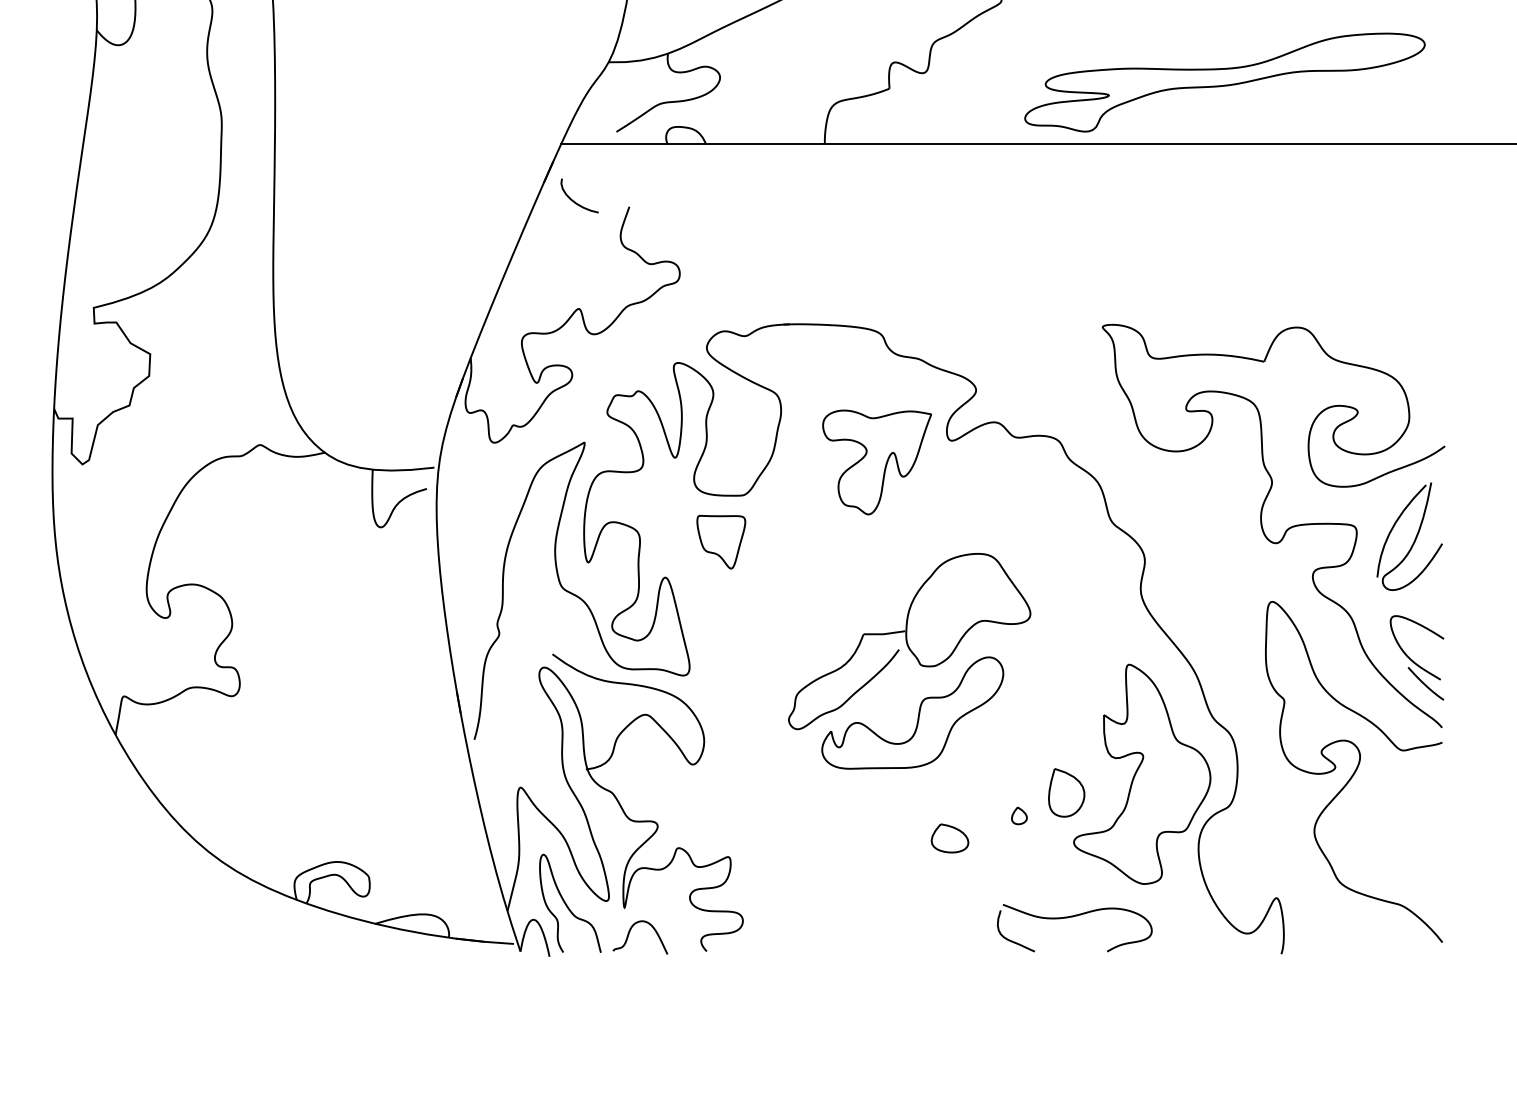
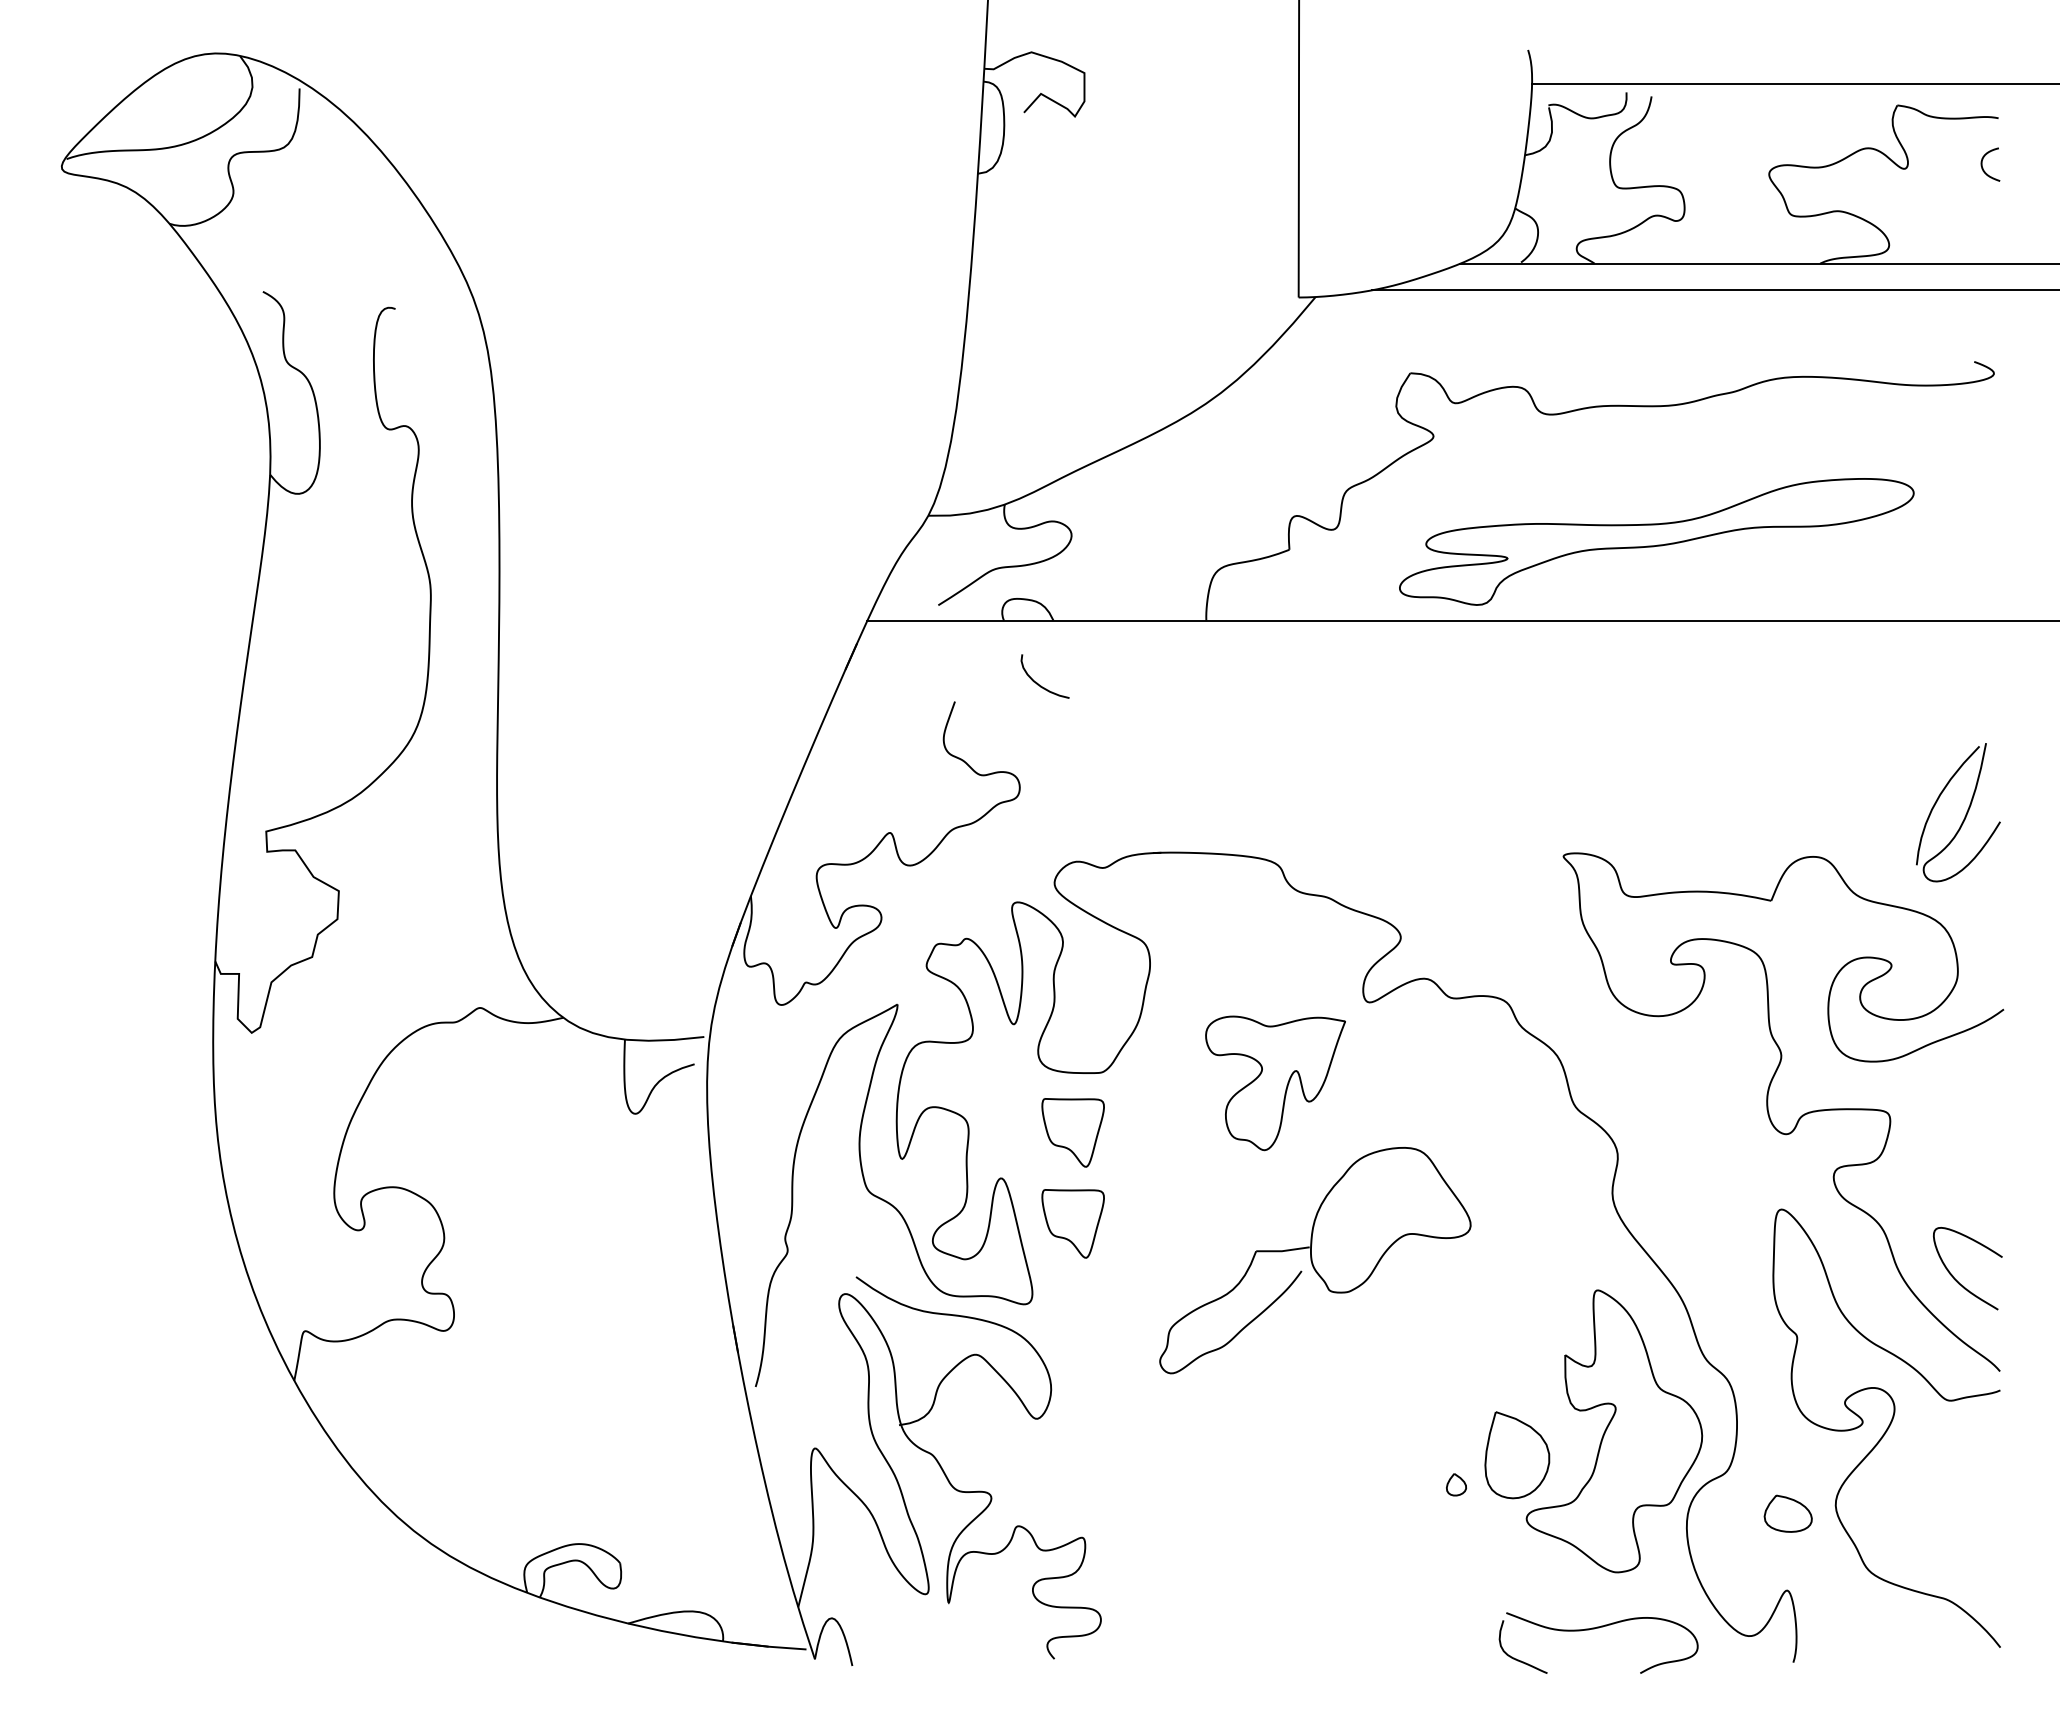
part: (1224, 82) -> (1656, 541), moved
curve: (573, 200) -> (1037, 682), moved
part: (877, 462) -> (1275, 1083), moved
part: (1414, 539) -> (1964, 816), moved
part: (720, 612) -> (1072, 1223), added
curve: (1425, 684) -> (1978, 1315), removed
part: (918, 713) -> (1326, 1352), removed
part: (1066, 792) -> (1516, 1454), size x1.4
part: (949, 838) -> (1787, 1513), moved
curve: (566, 904) -> (874, 1598), removed
part: (1071, 917) -> (1594, 1629), moved
curve: (629, 933) -> (955, 1635), removed

